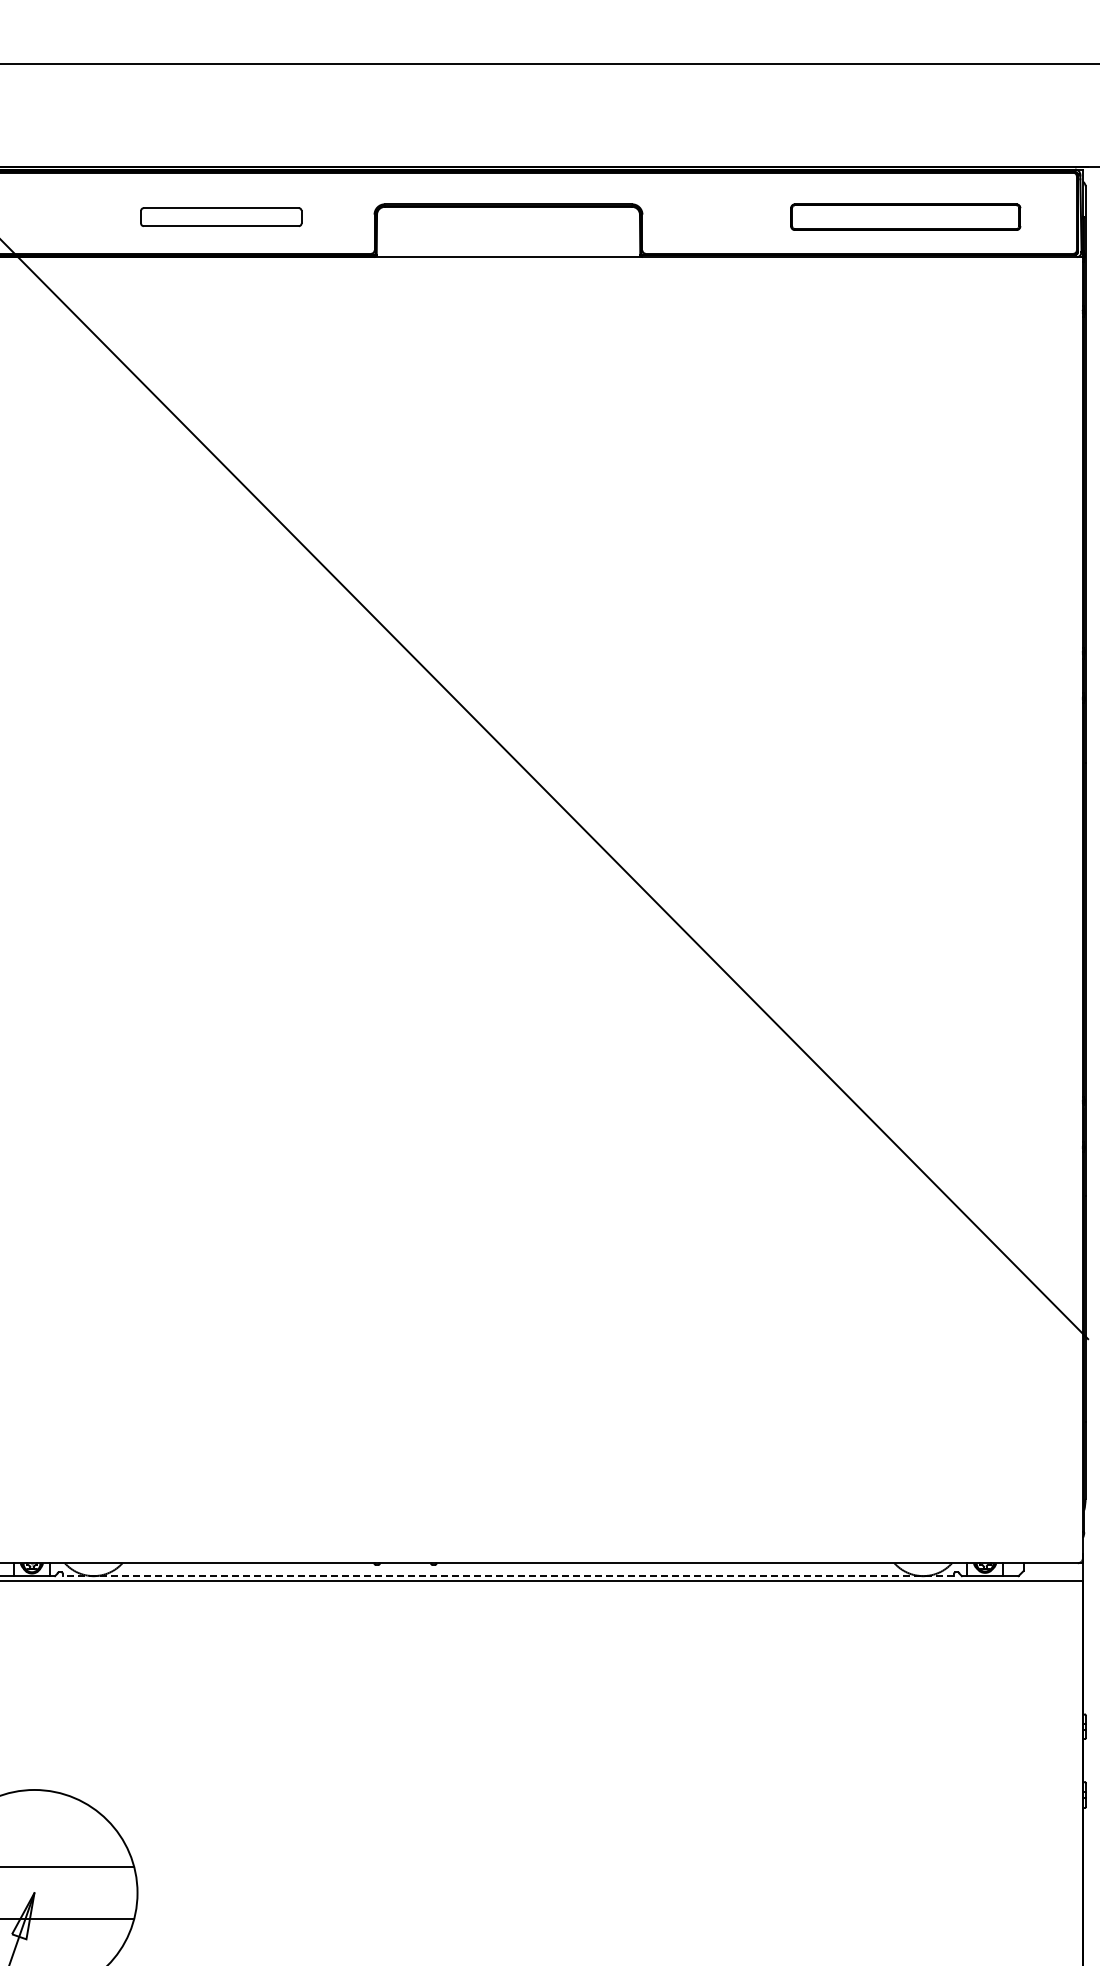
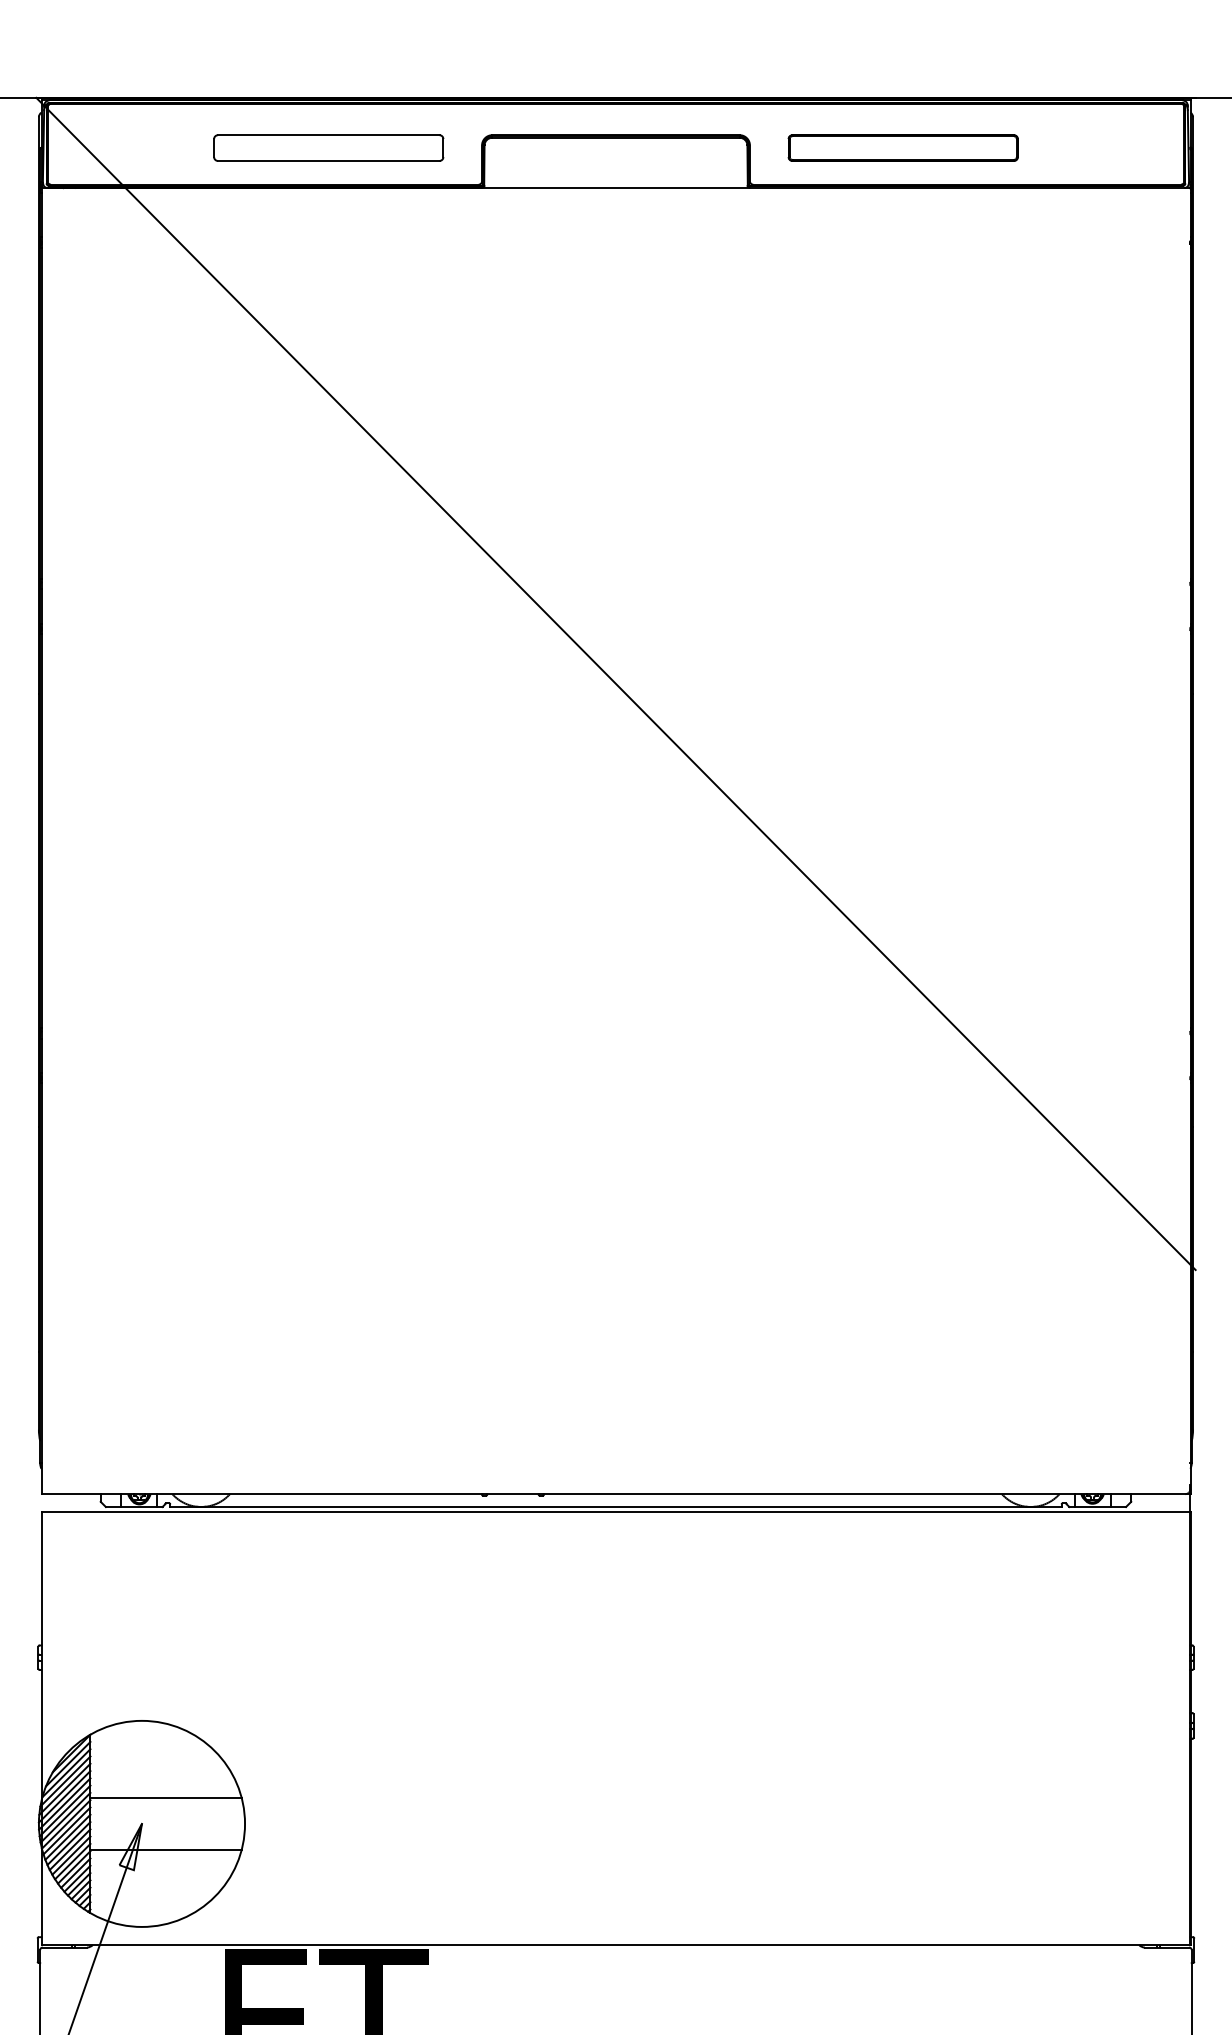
part: (221, 216) -> (328, 147), size x1.43
part: (905, 216) -> (902, 147), moved
line: (508, 1576) -> (615, 1507), dashed -> solid

